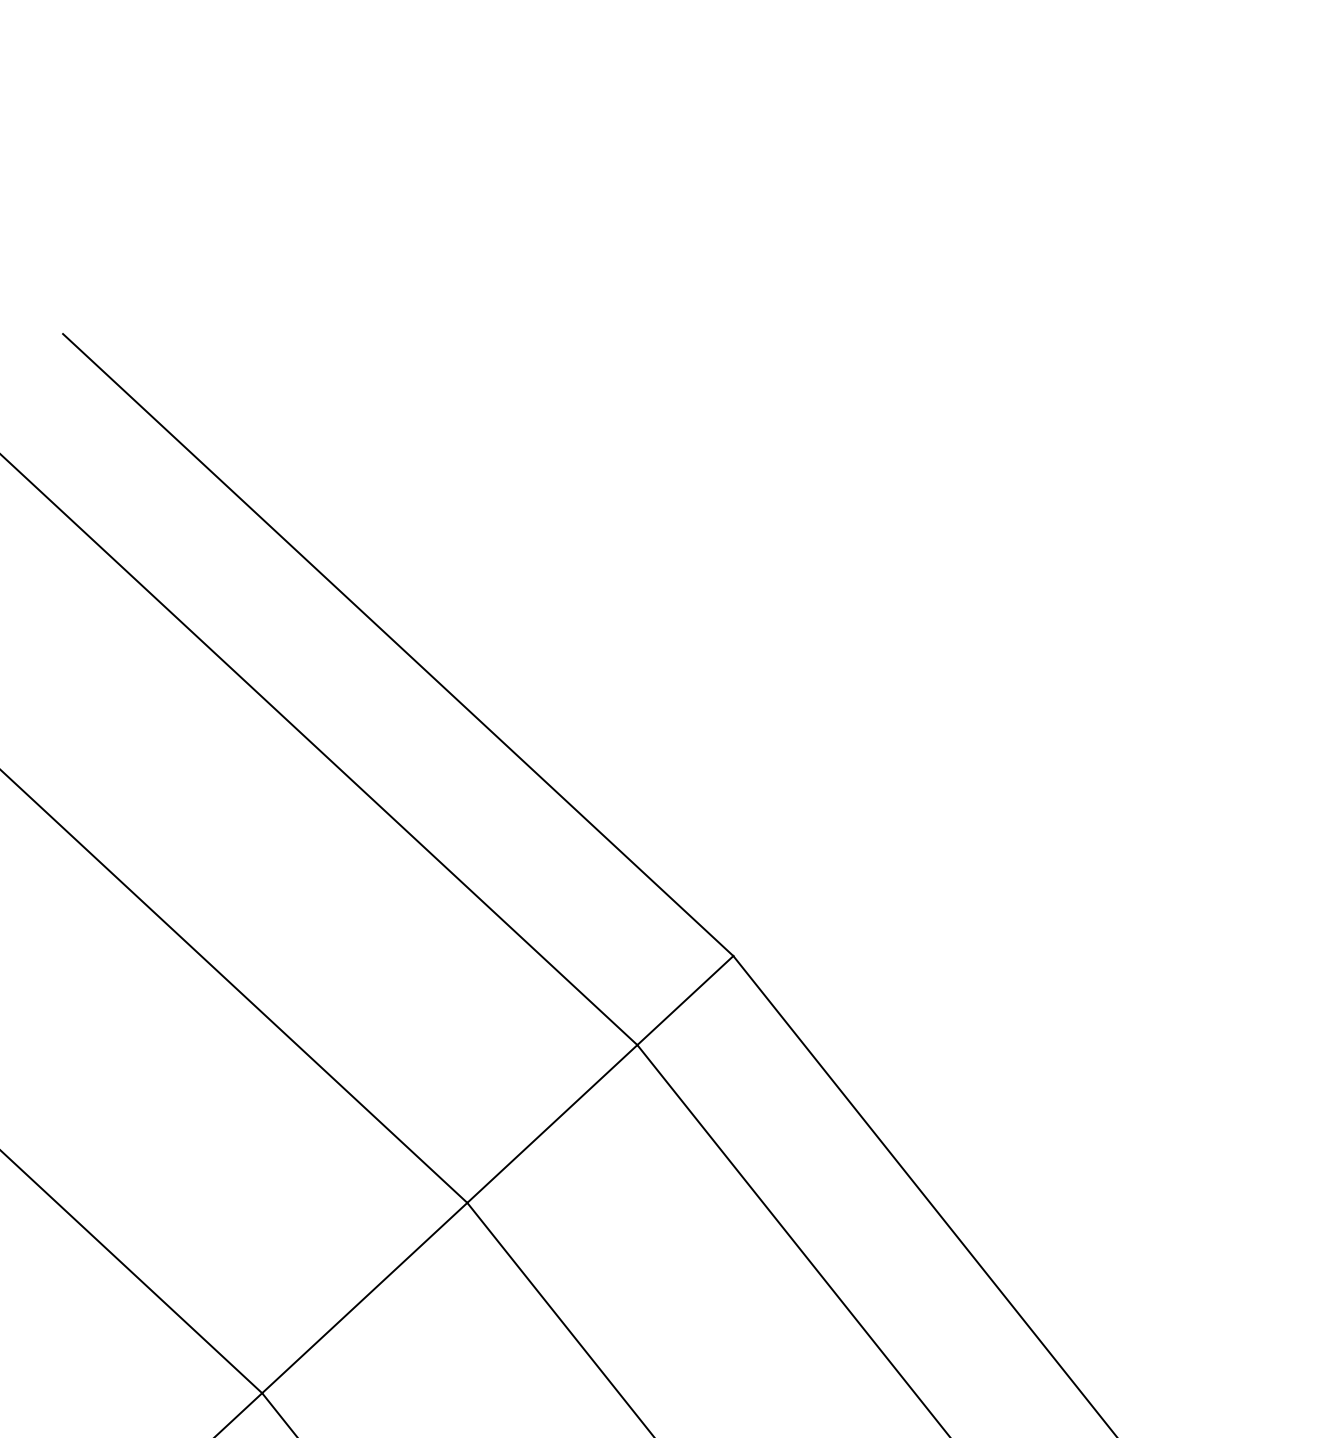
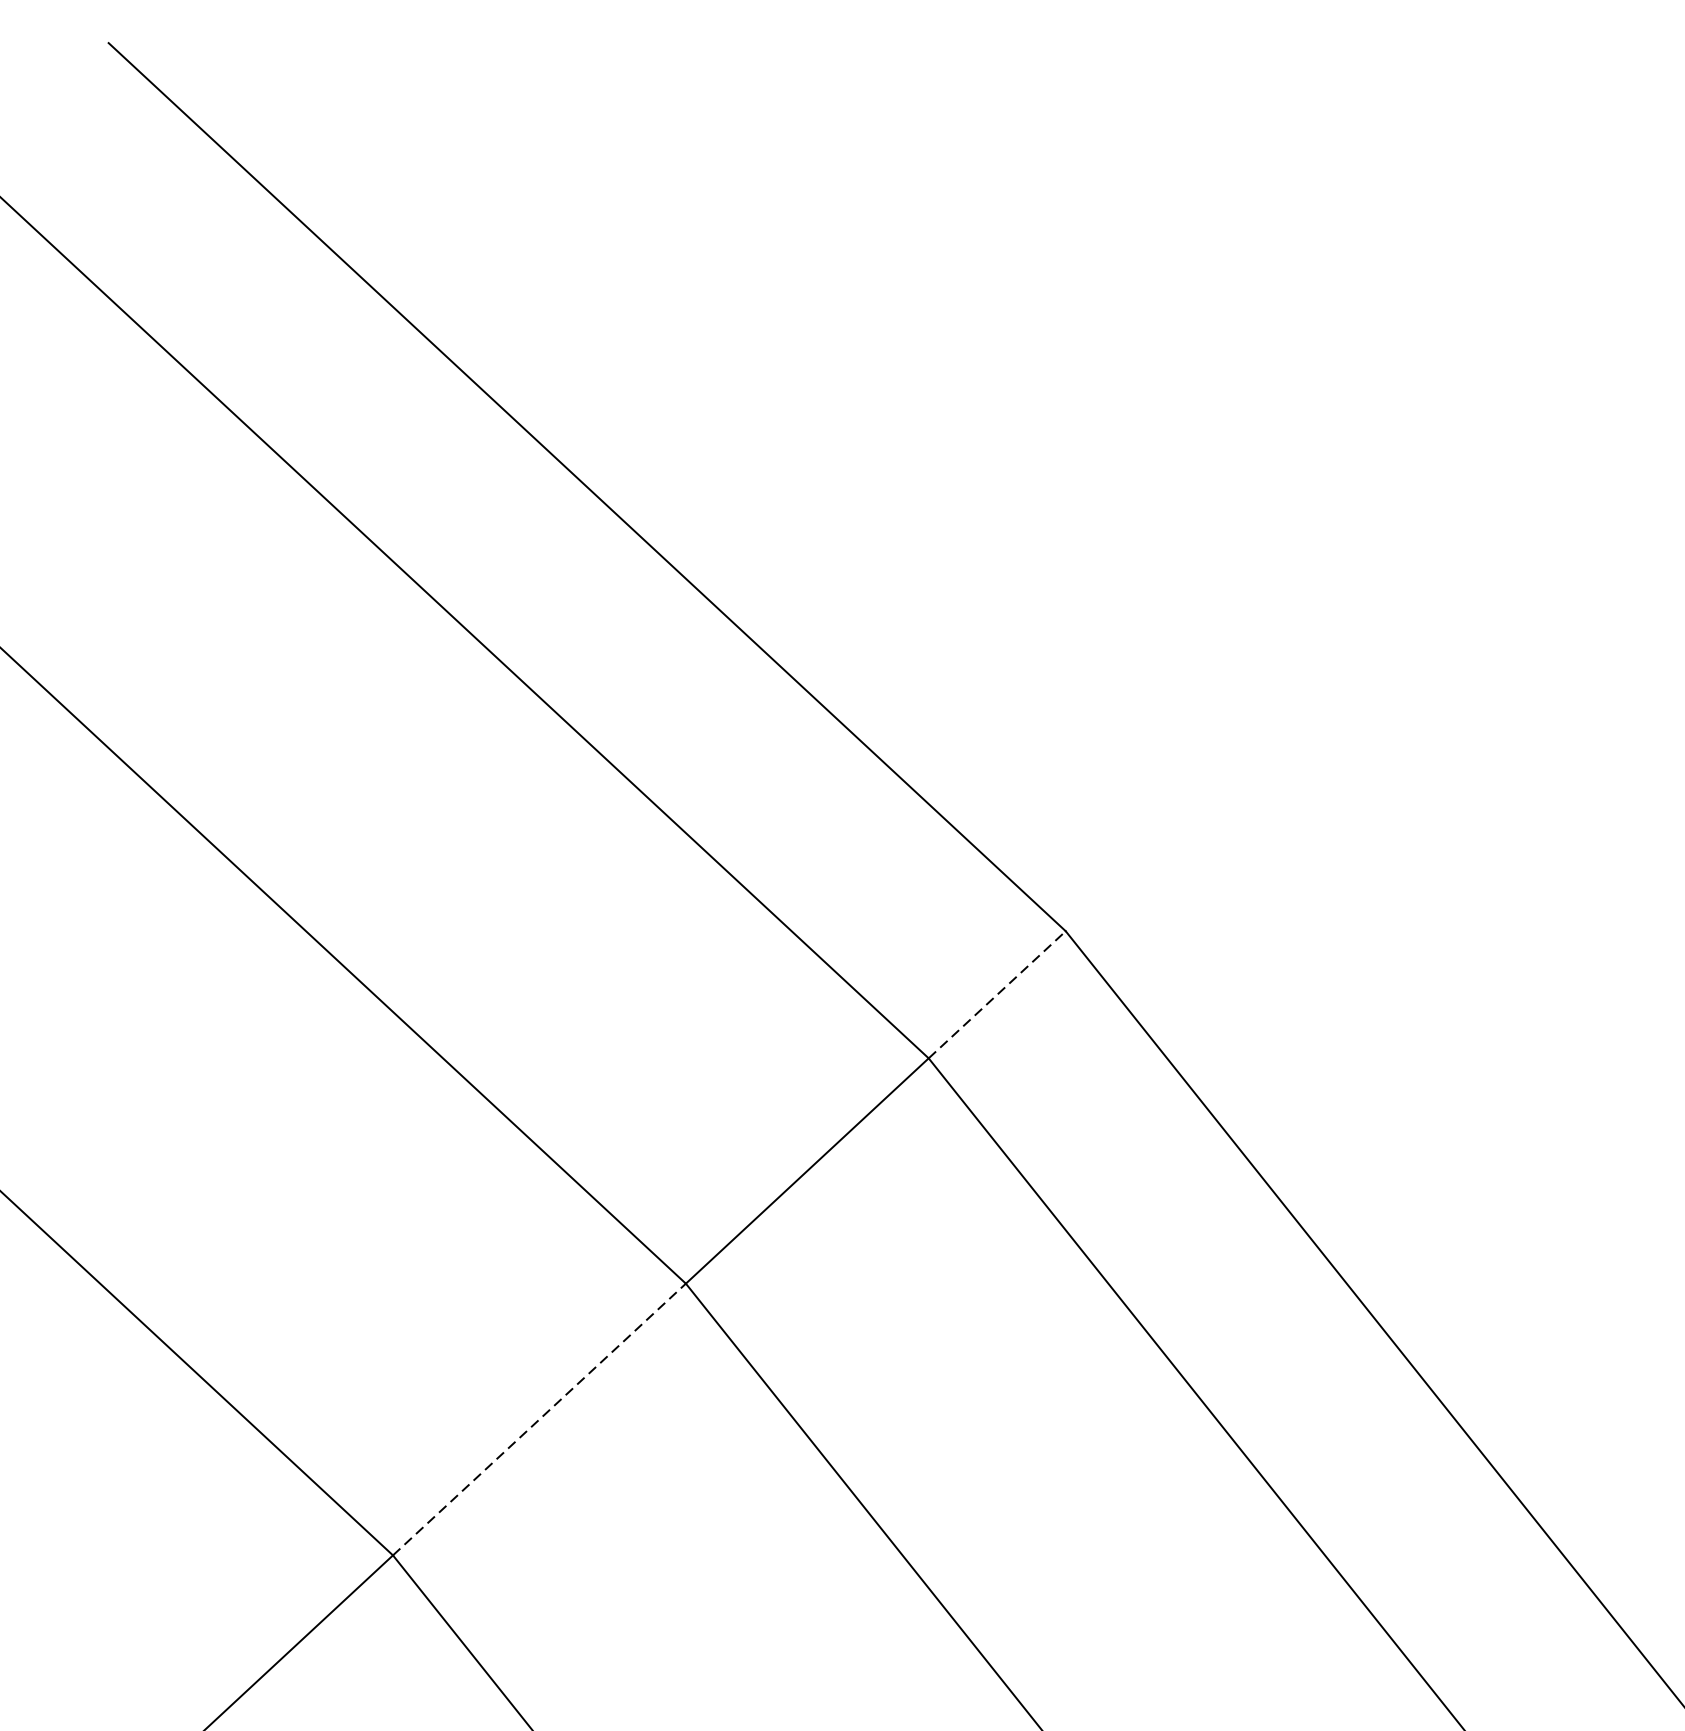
line: (685, 1000) -> (997, 994), solid -> dashed
line: (364, 1298) -> (539, 1420), solid -> dashed

